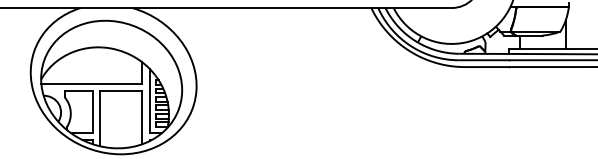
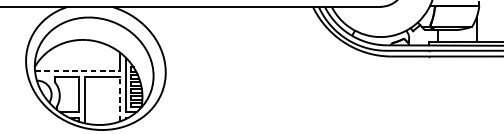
line: (91, 83) -> (77, 70), solid -> dashed
line: (142, 117) -> (120, 99), solid -> dashed

